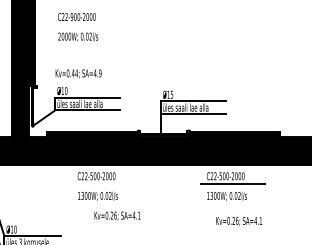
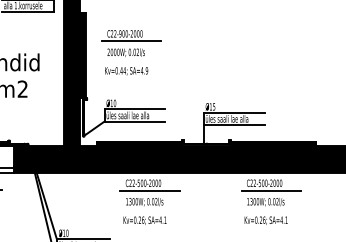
line: (83, 25) -> (131, 41), added
text: (78, 74) -> (126, 71), moved
line: (103, 183) -> (149, 190), added
text: (116, 215) -> (144, 220), moved
text: (238, 221) -> (265, 220), moved

